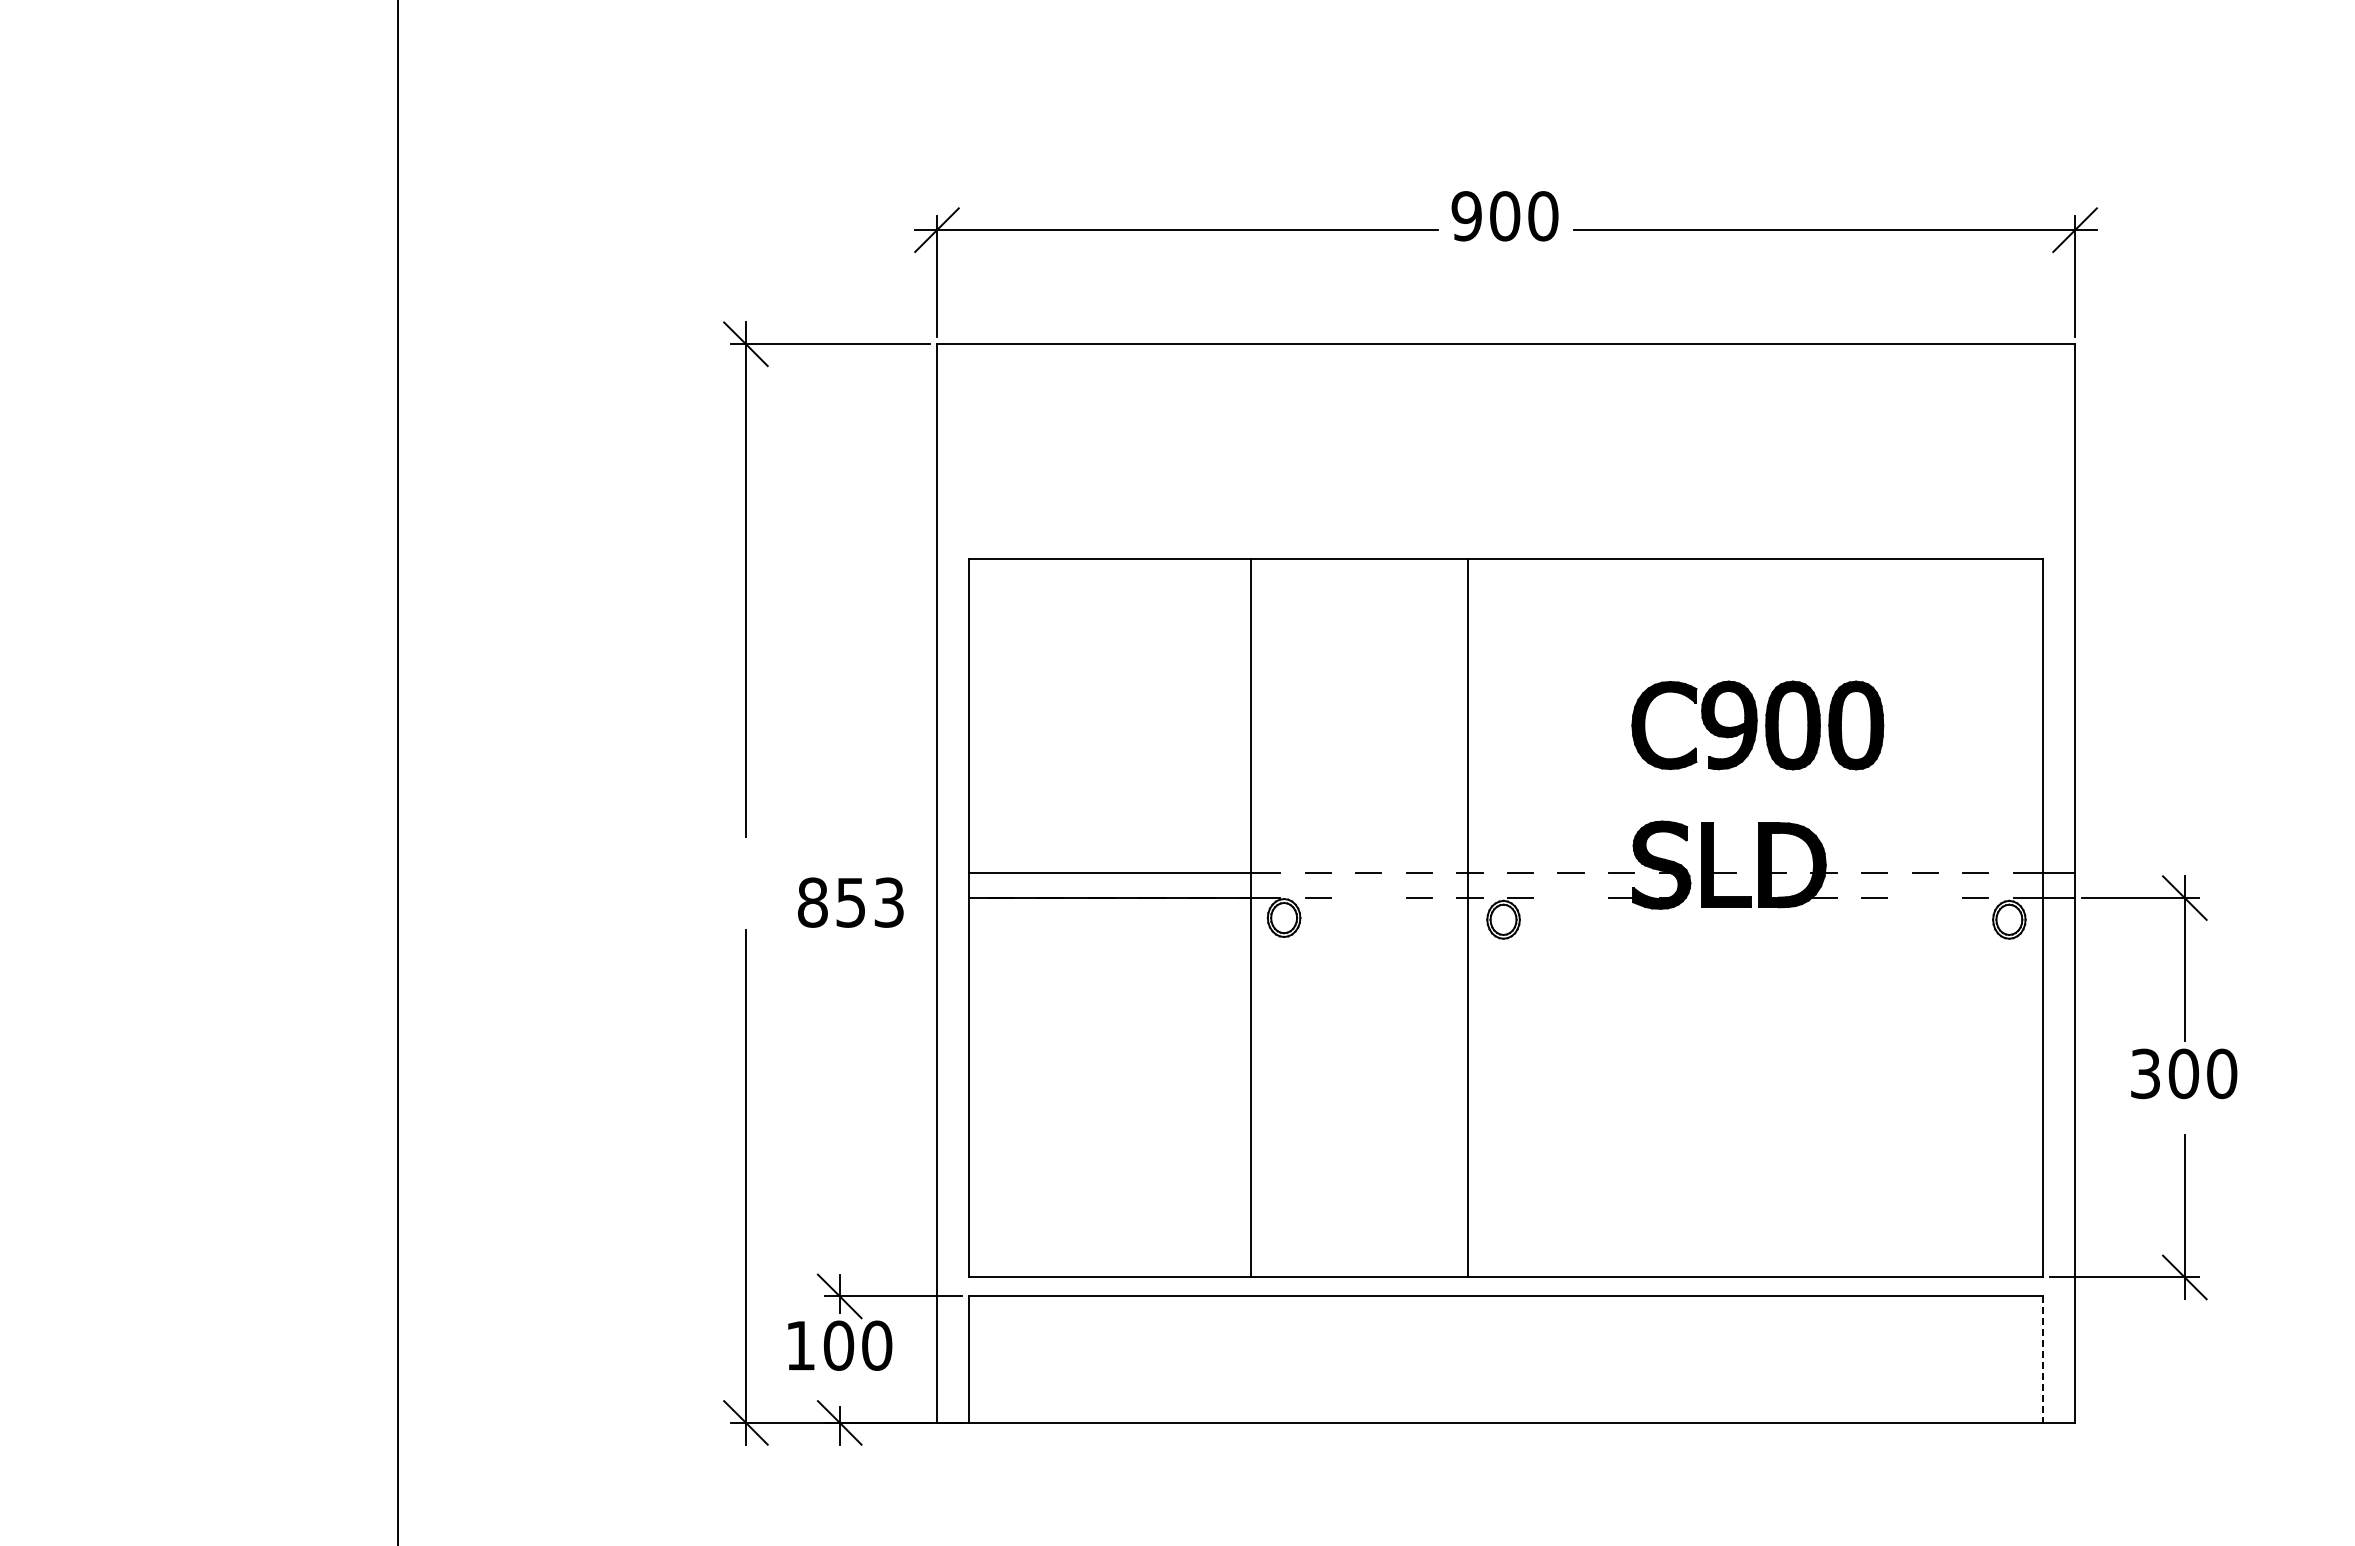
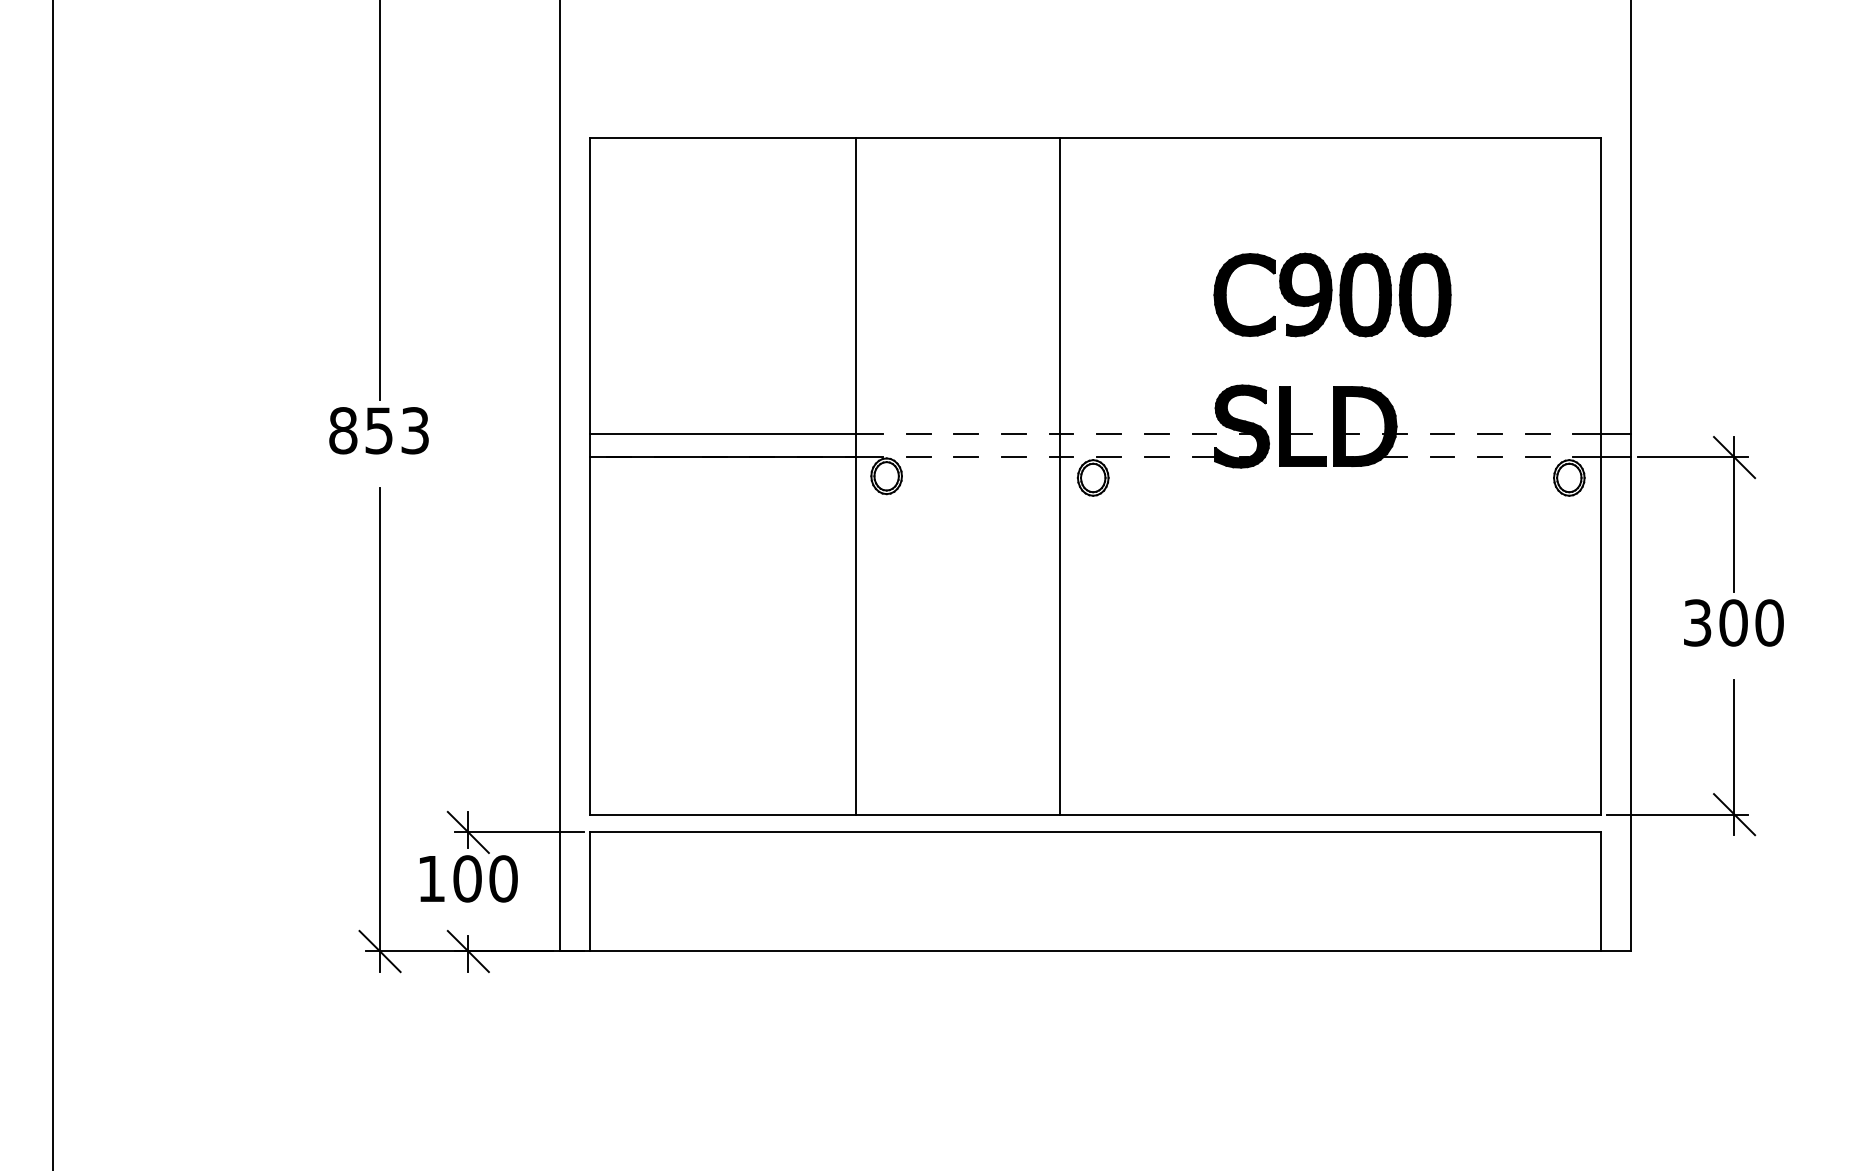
line: (1368, 898) -> (966, 457), added
line: (1570, 898) -> (1156, 457), added
line: (1924, 898) -> (1489, 457), added
text: (850, 902) -> (378, 430), moved
line: (2042, 1360) -> (1600, 892), dashed -> solid

